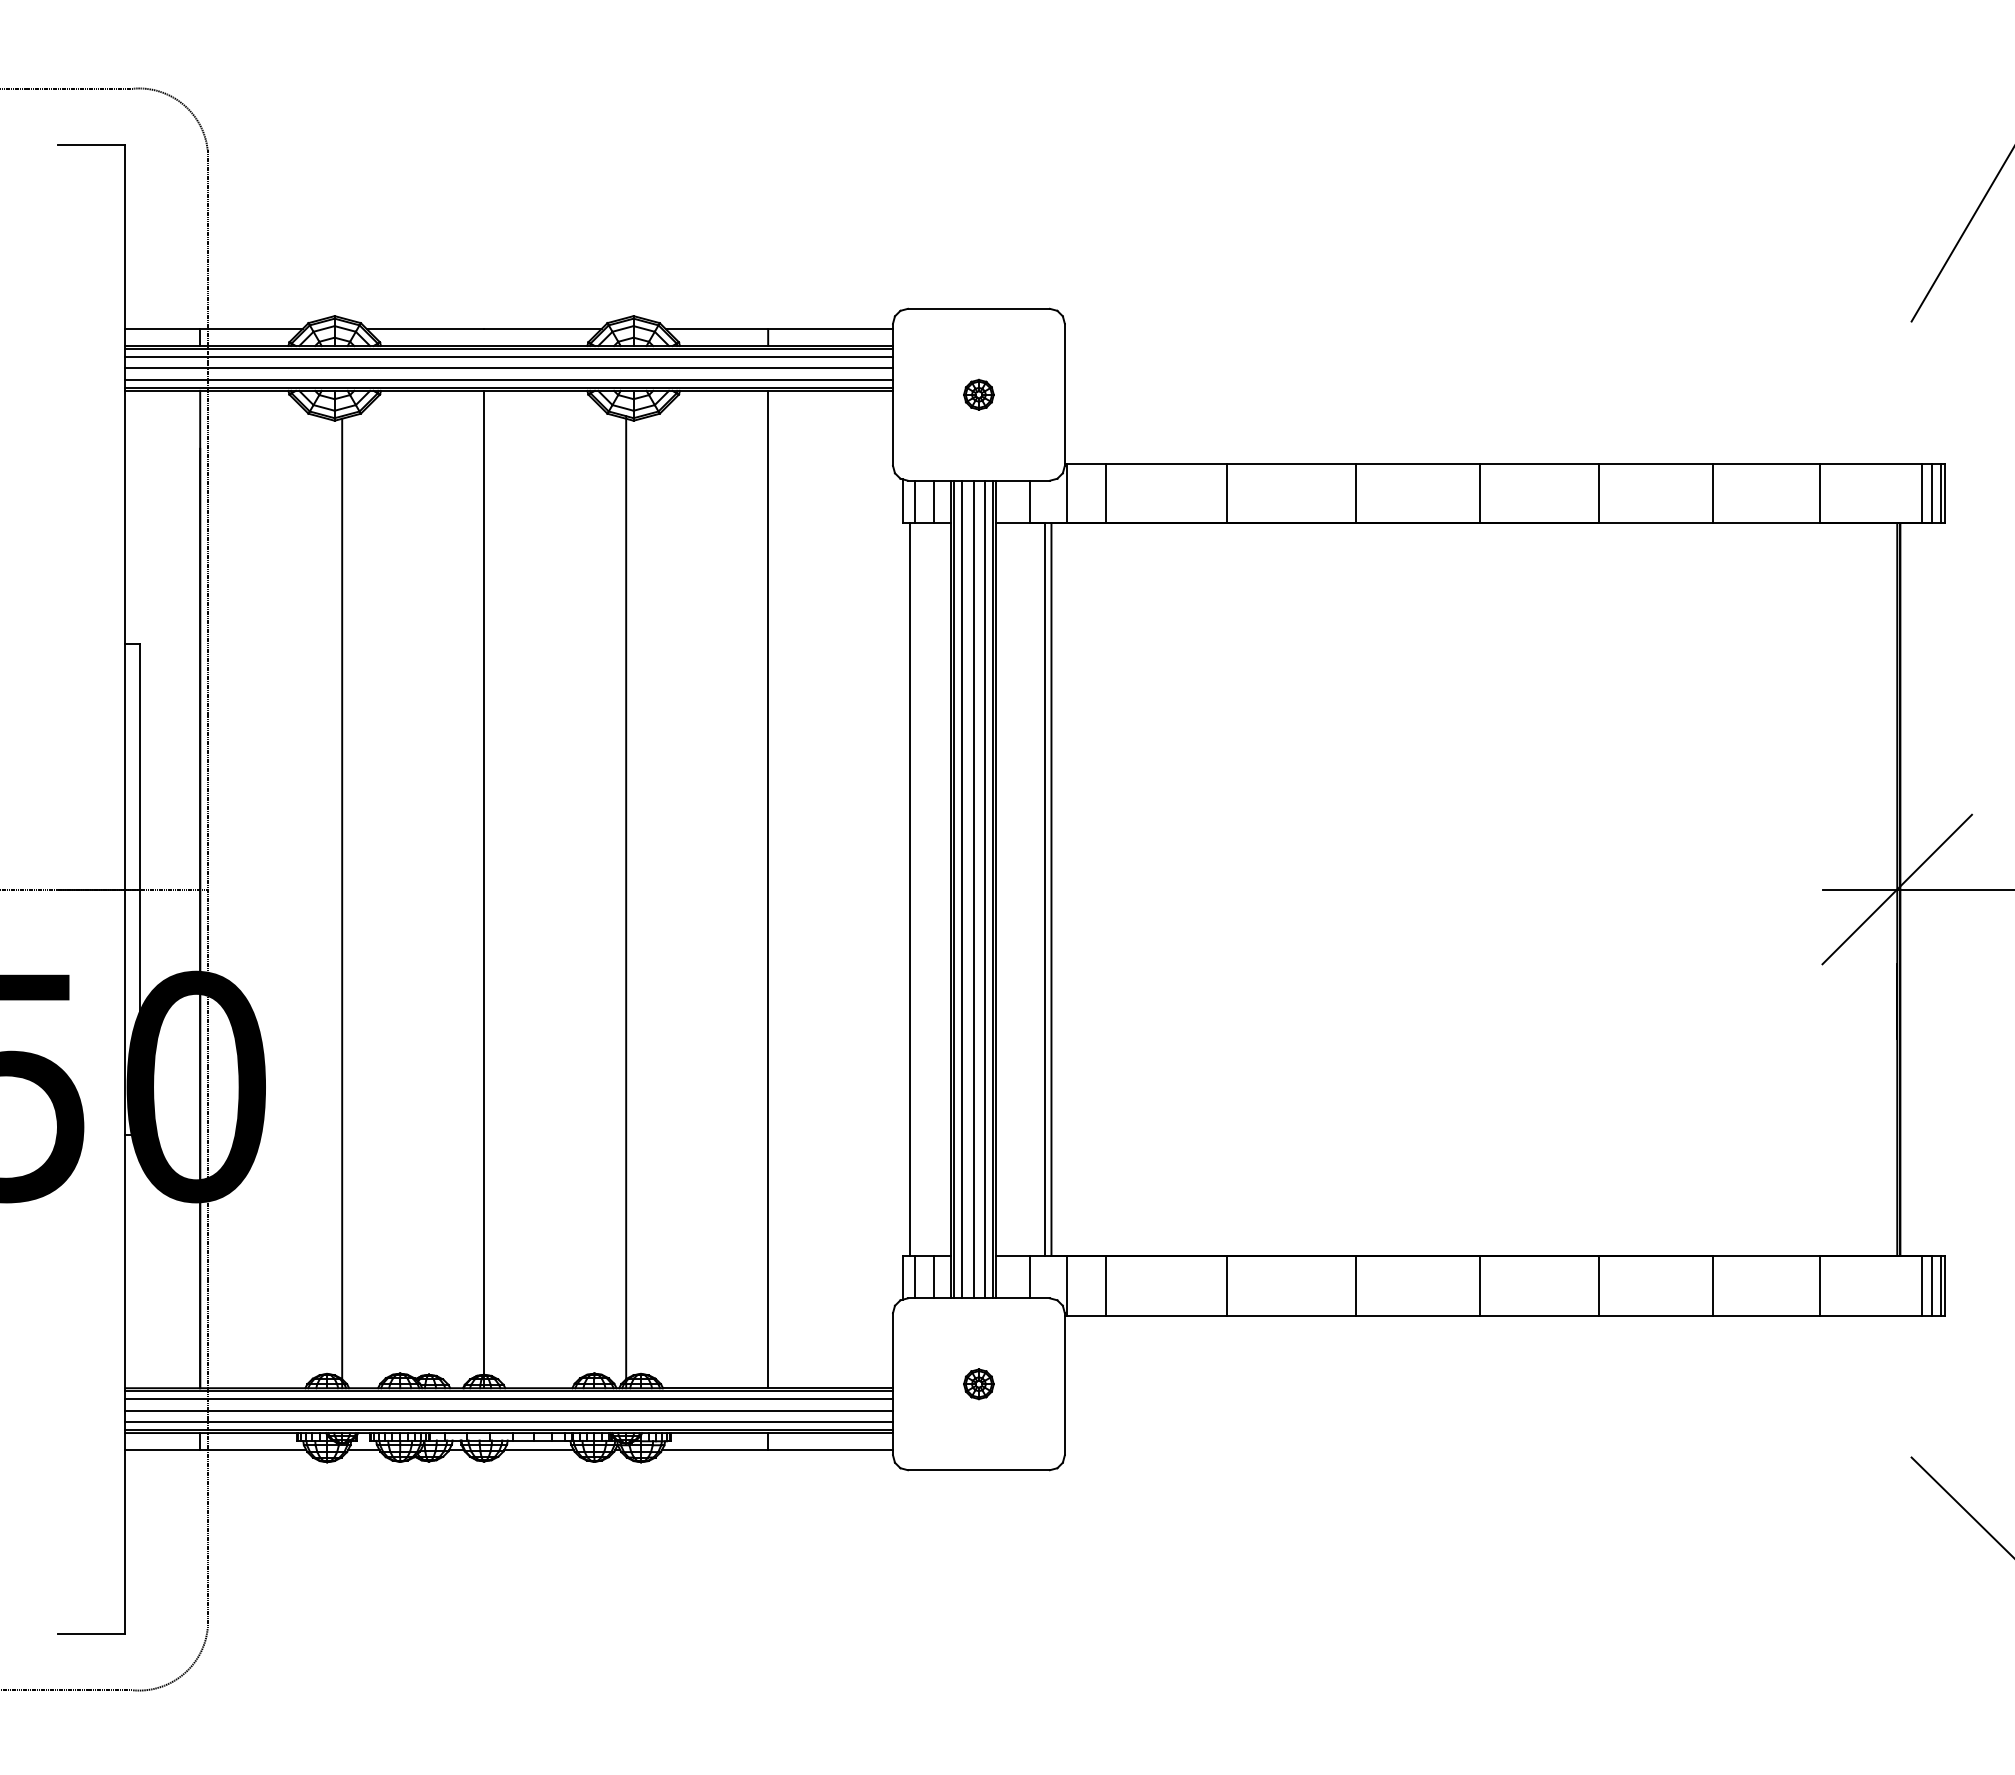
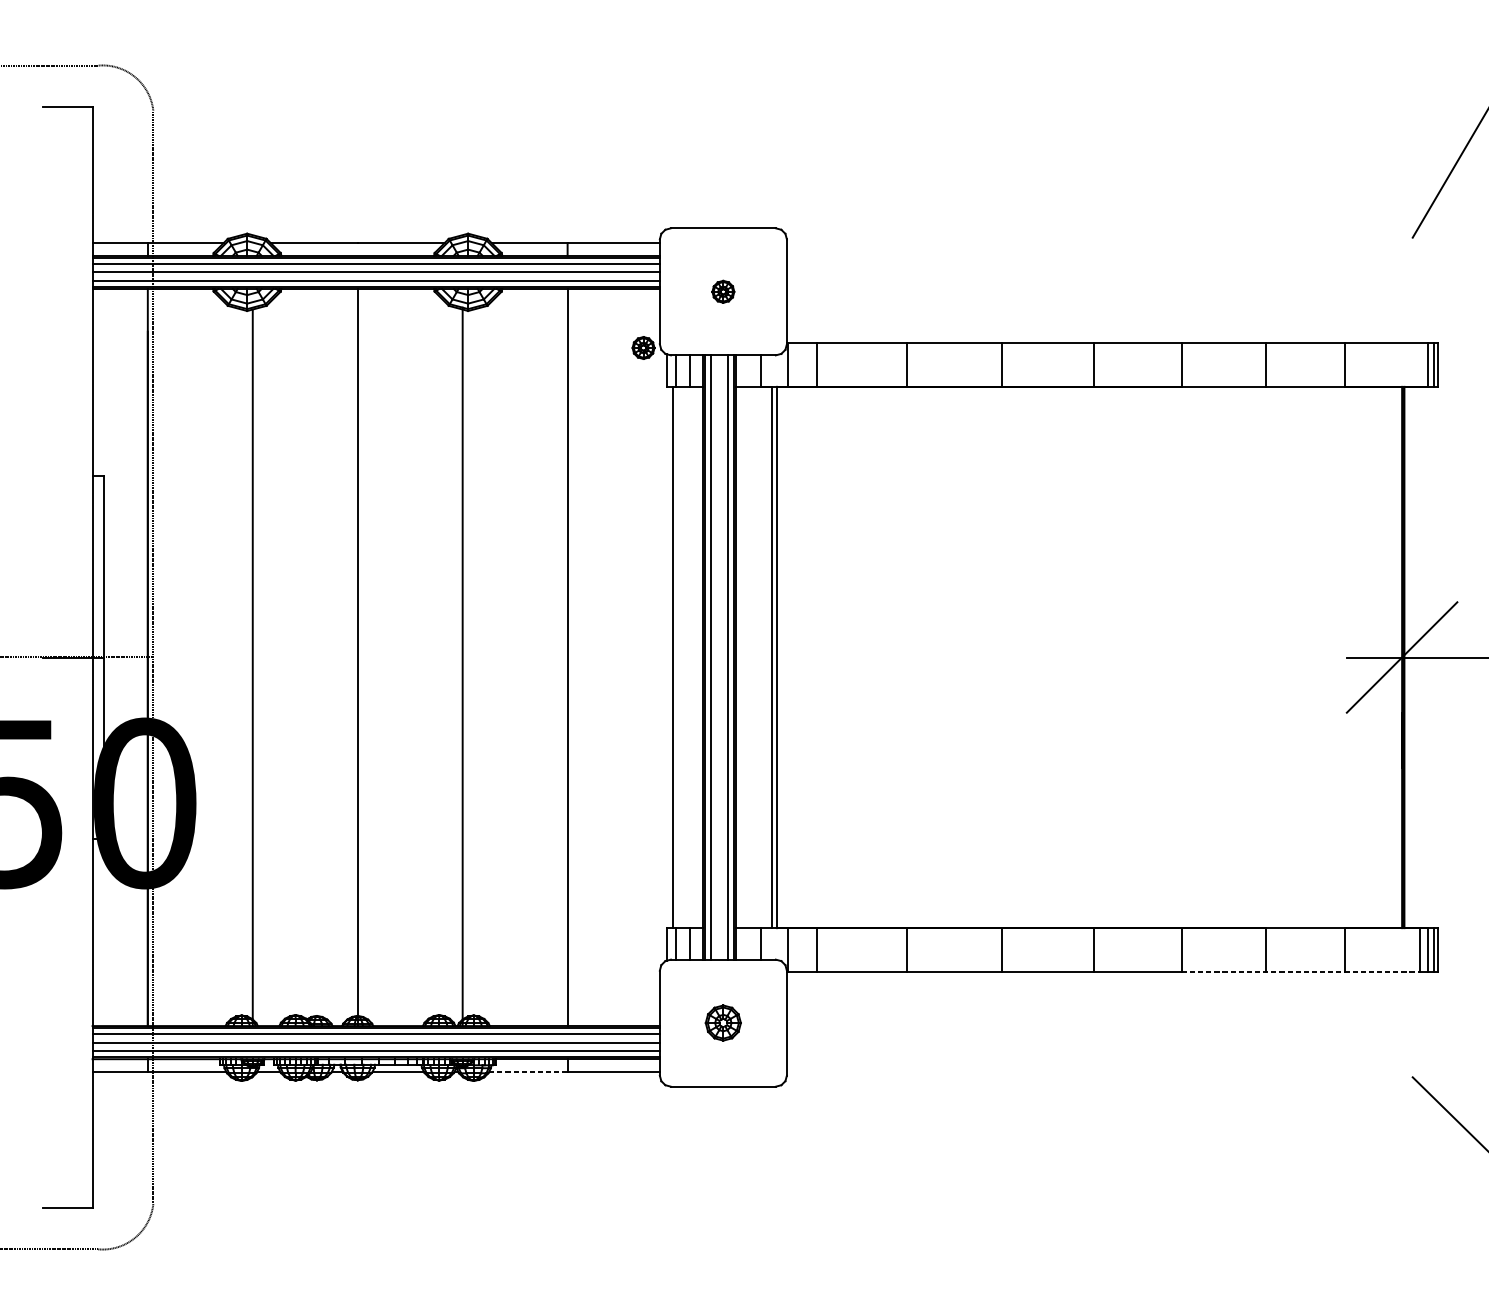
part: (870, 470) -> (643, 347), added
line: (1922, 493) -> (1420, 364), removed
line: (973, 889) -> (719, 657), removed
line: (1761, 1315) -> (1301, 972), solid -> dashed
part: (978, 1384) -> (723, 1023), size x1.6
line: (715, 1450) -> (528, 1072), solid -> dashed

